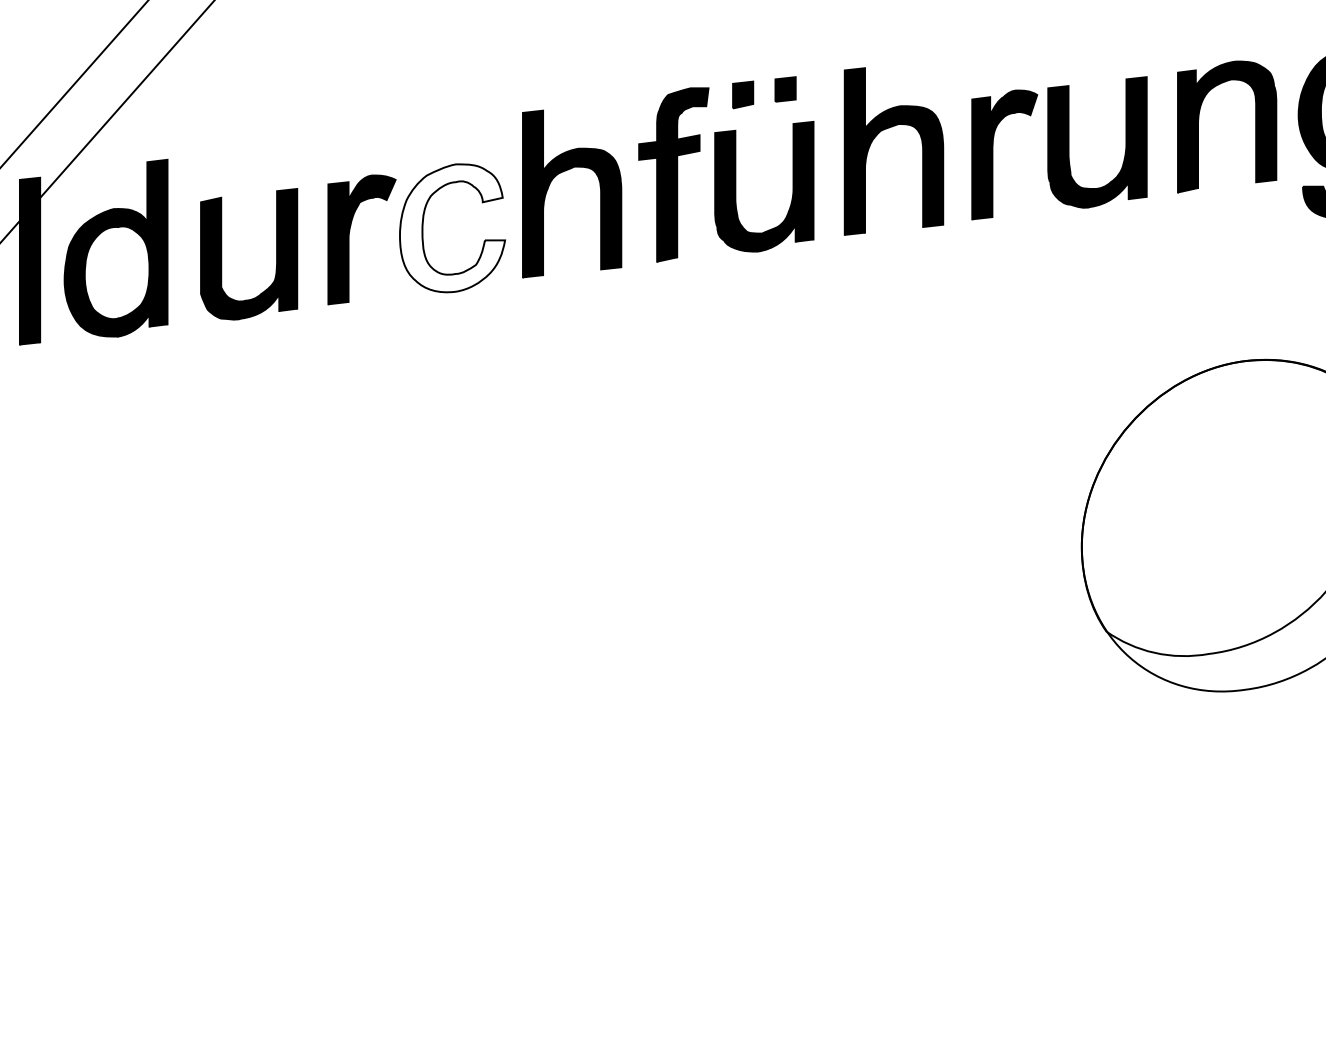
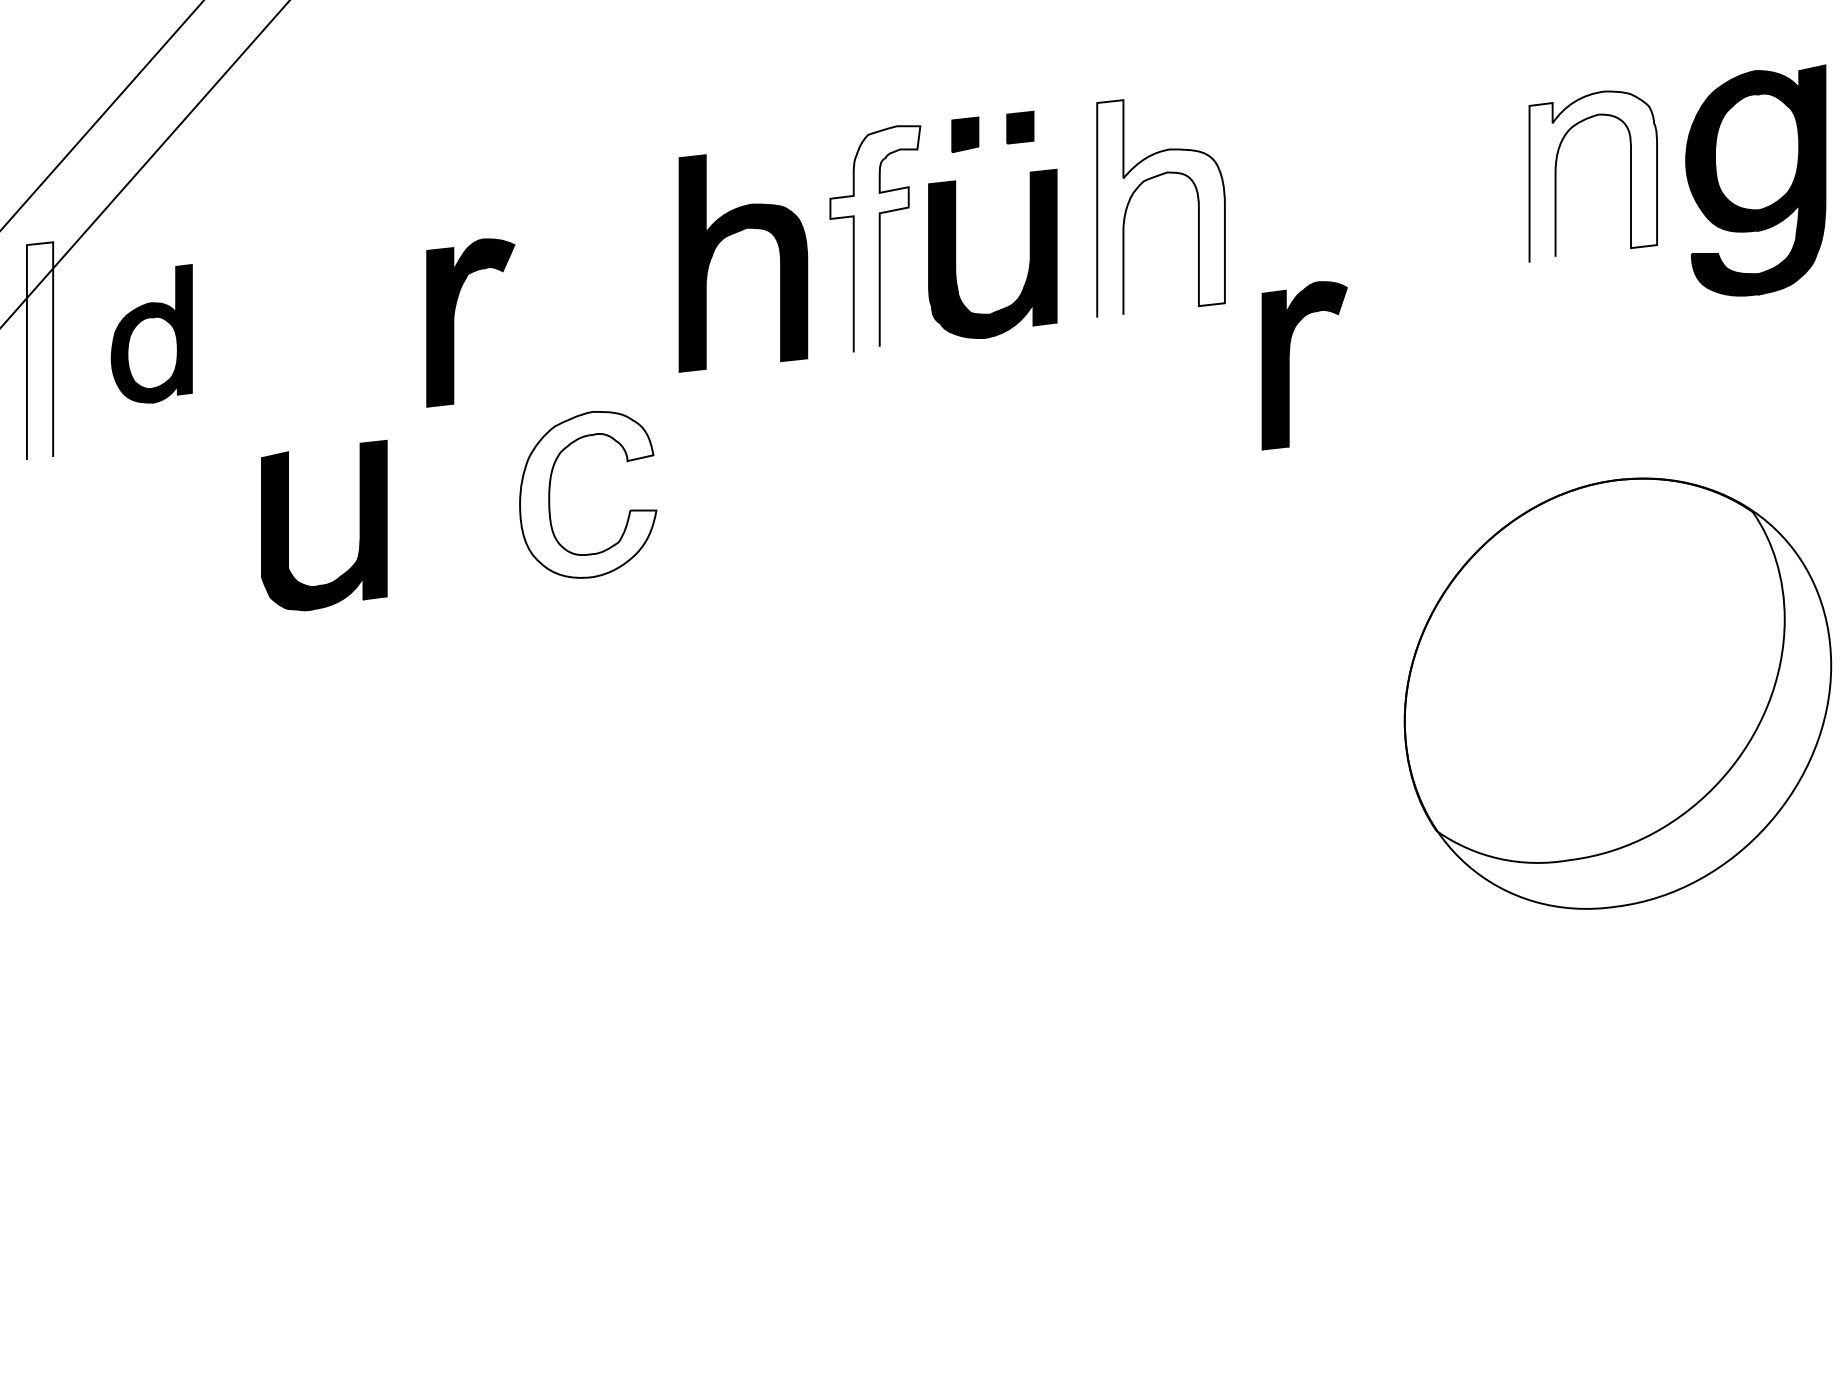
fill: (1227, 127) -> (1593, 176), removed
part: (1069, 142) -> (1388, 196), removed
fill: (893, 151) -> (1160, 208), removed
part: (992, 154) -> (1289, 365), moved
fill: (673, 175) -> (875, 239), removed
part: (423, 228) -> (550, 494), moved
part: (115, 248) -> (151, 333), size x0.6
part: (276, 254) -> (359, 525), moved
fill: (29, 261) -> (39, 350), removed

